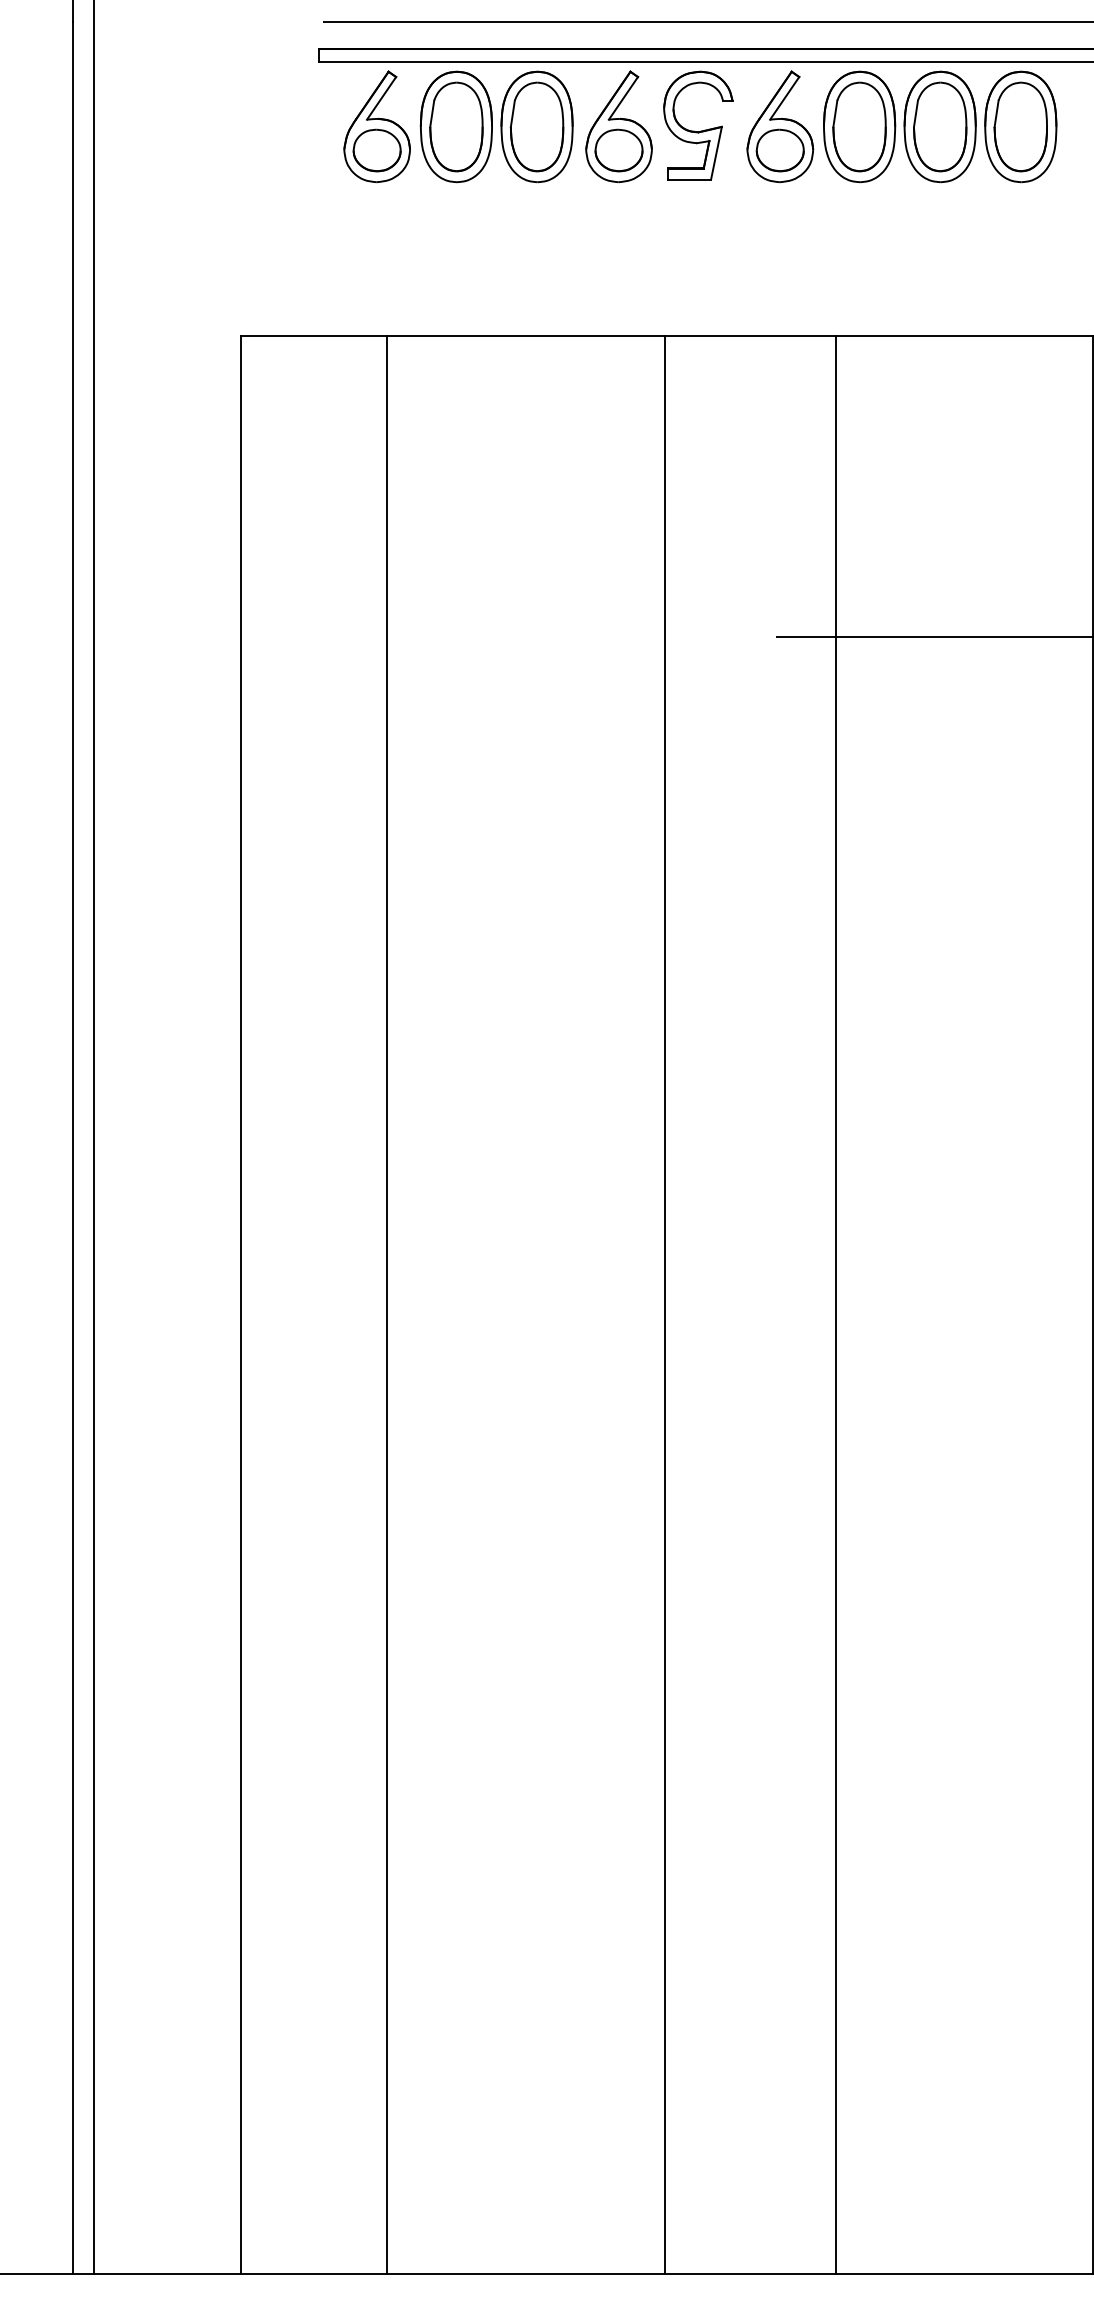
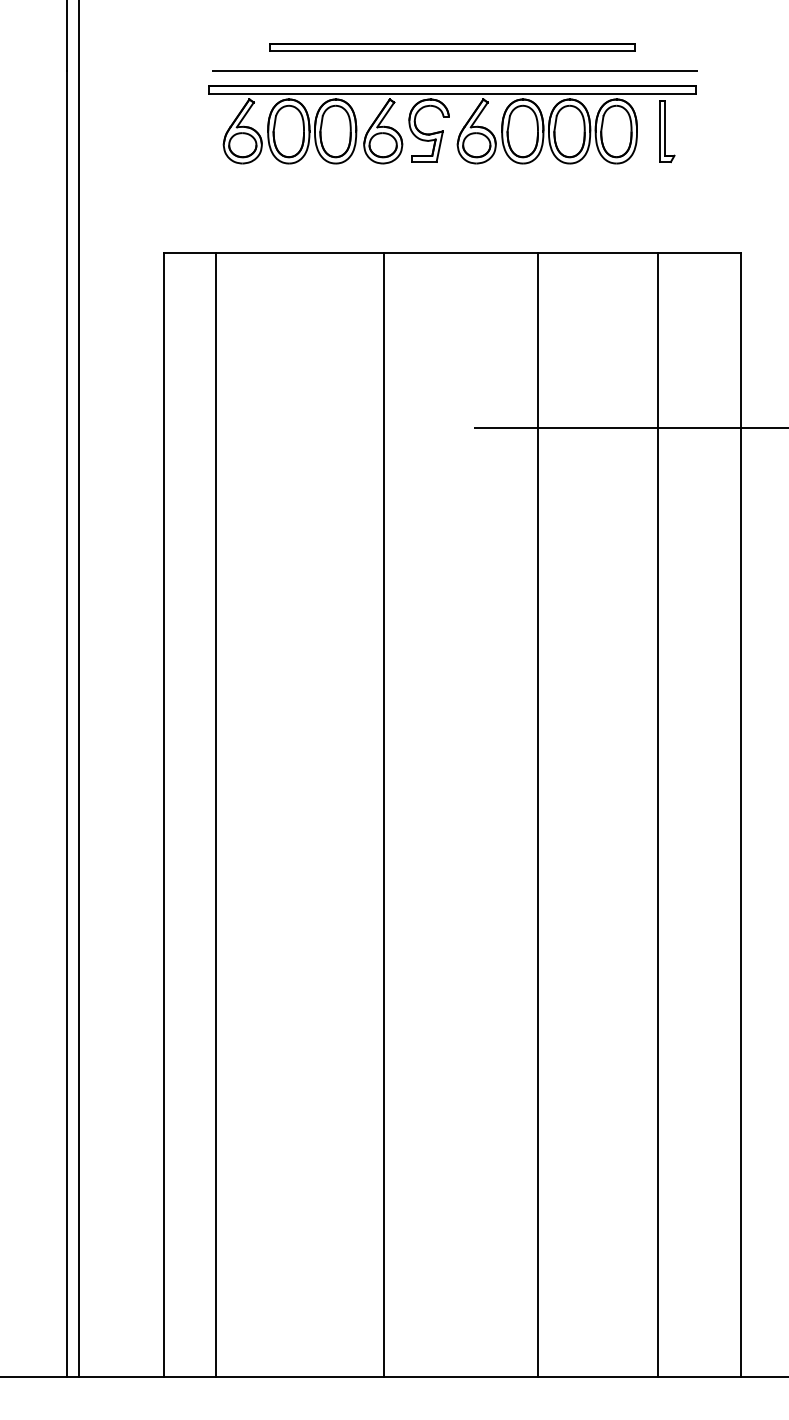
line: (386, 1305) -> (216, 815), moved
line: (666, 1305) -> (384, 815), moved
line: (834, 1305) -> (537, 815), moved

